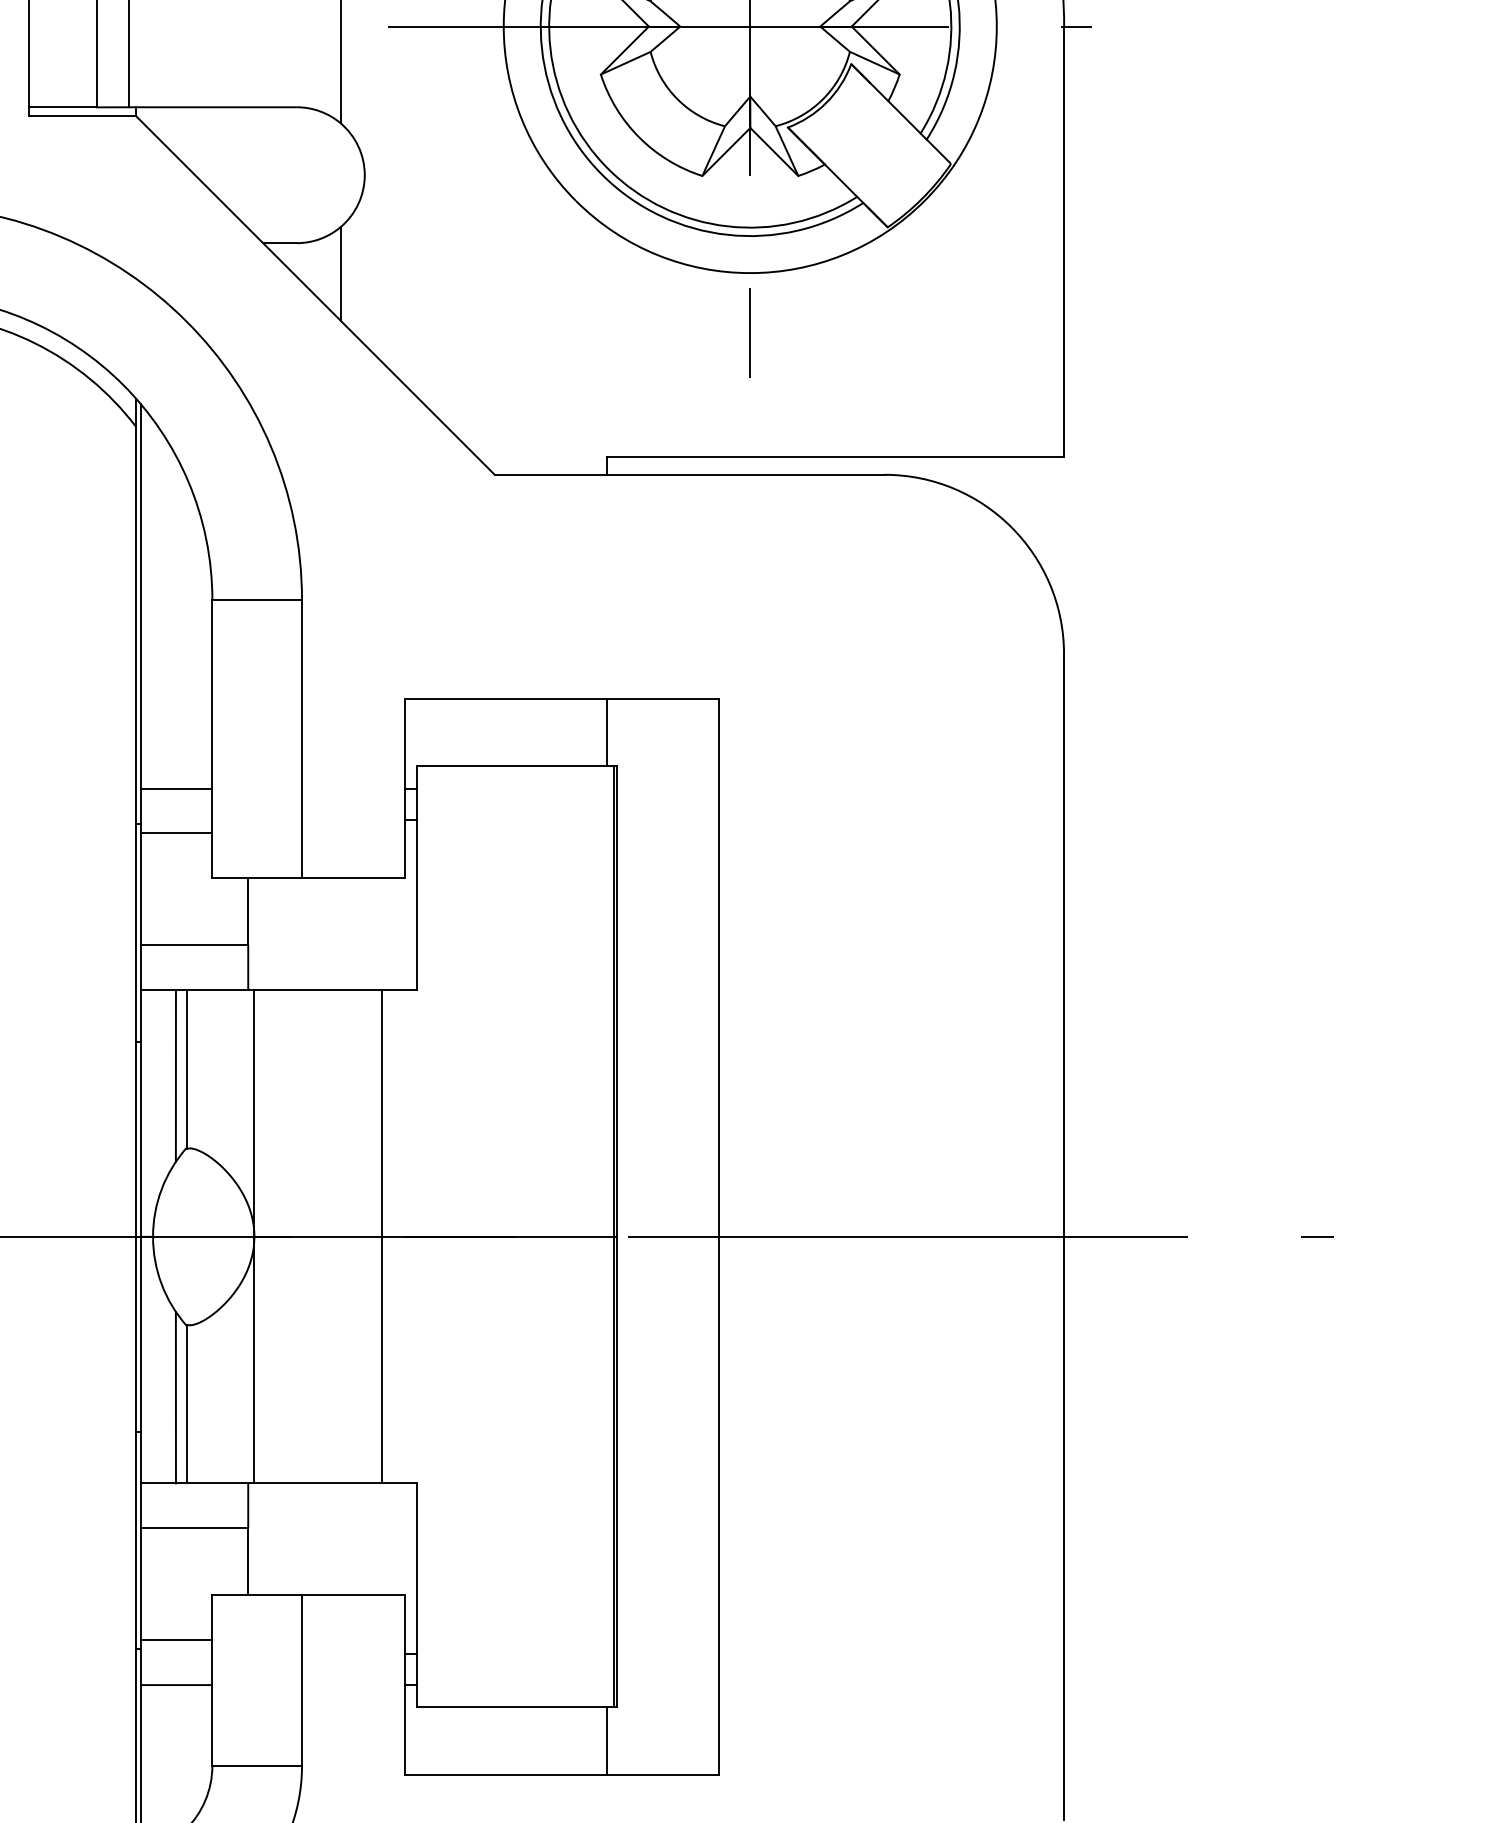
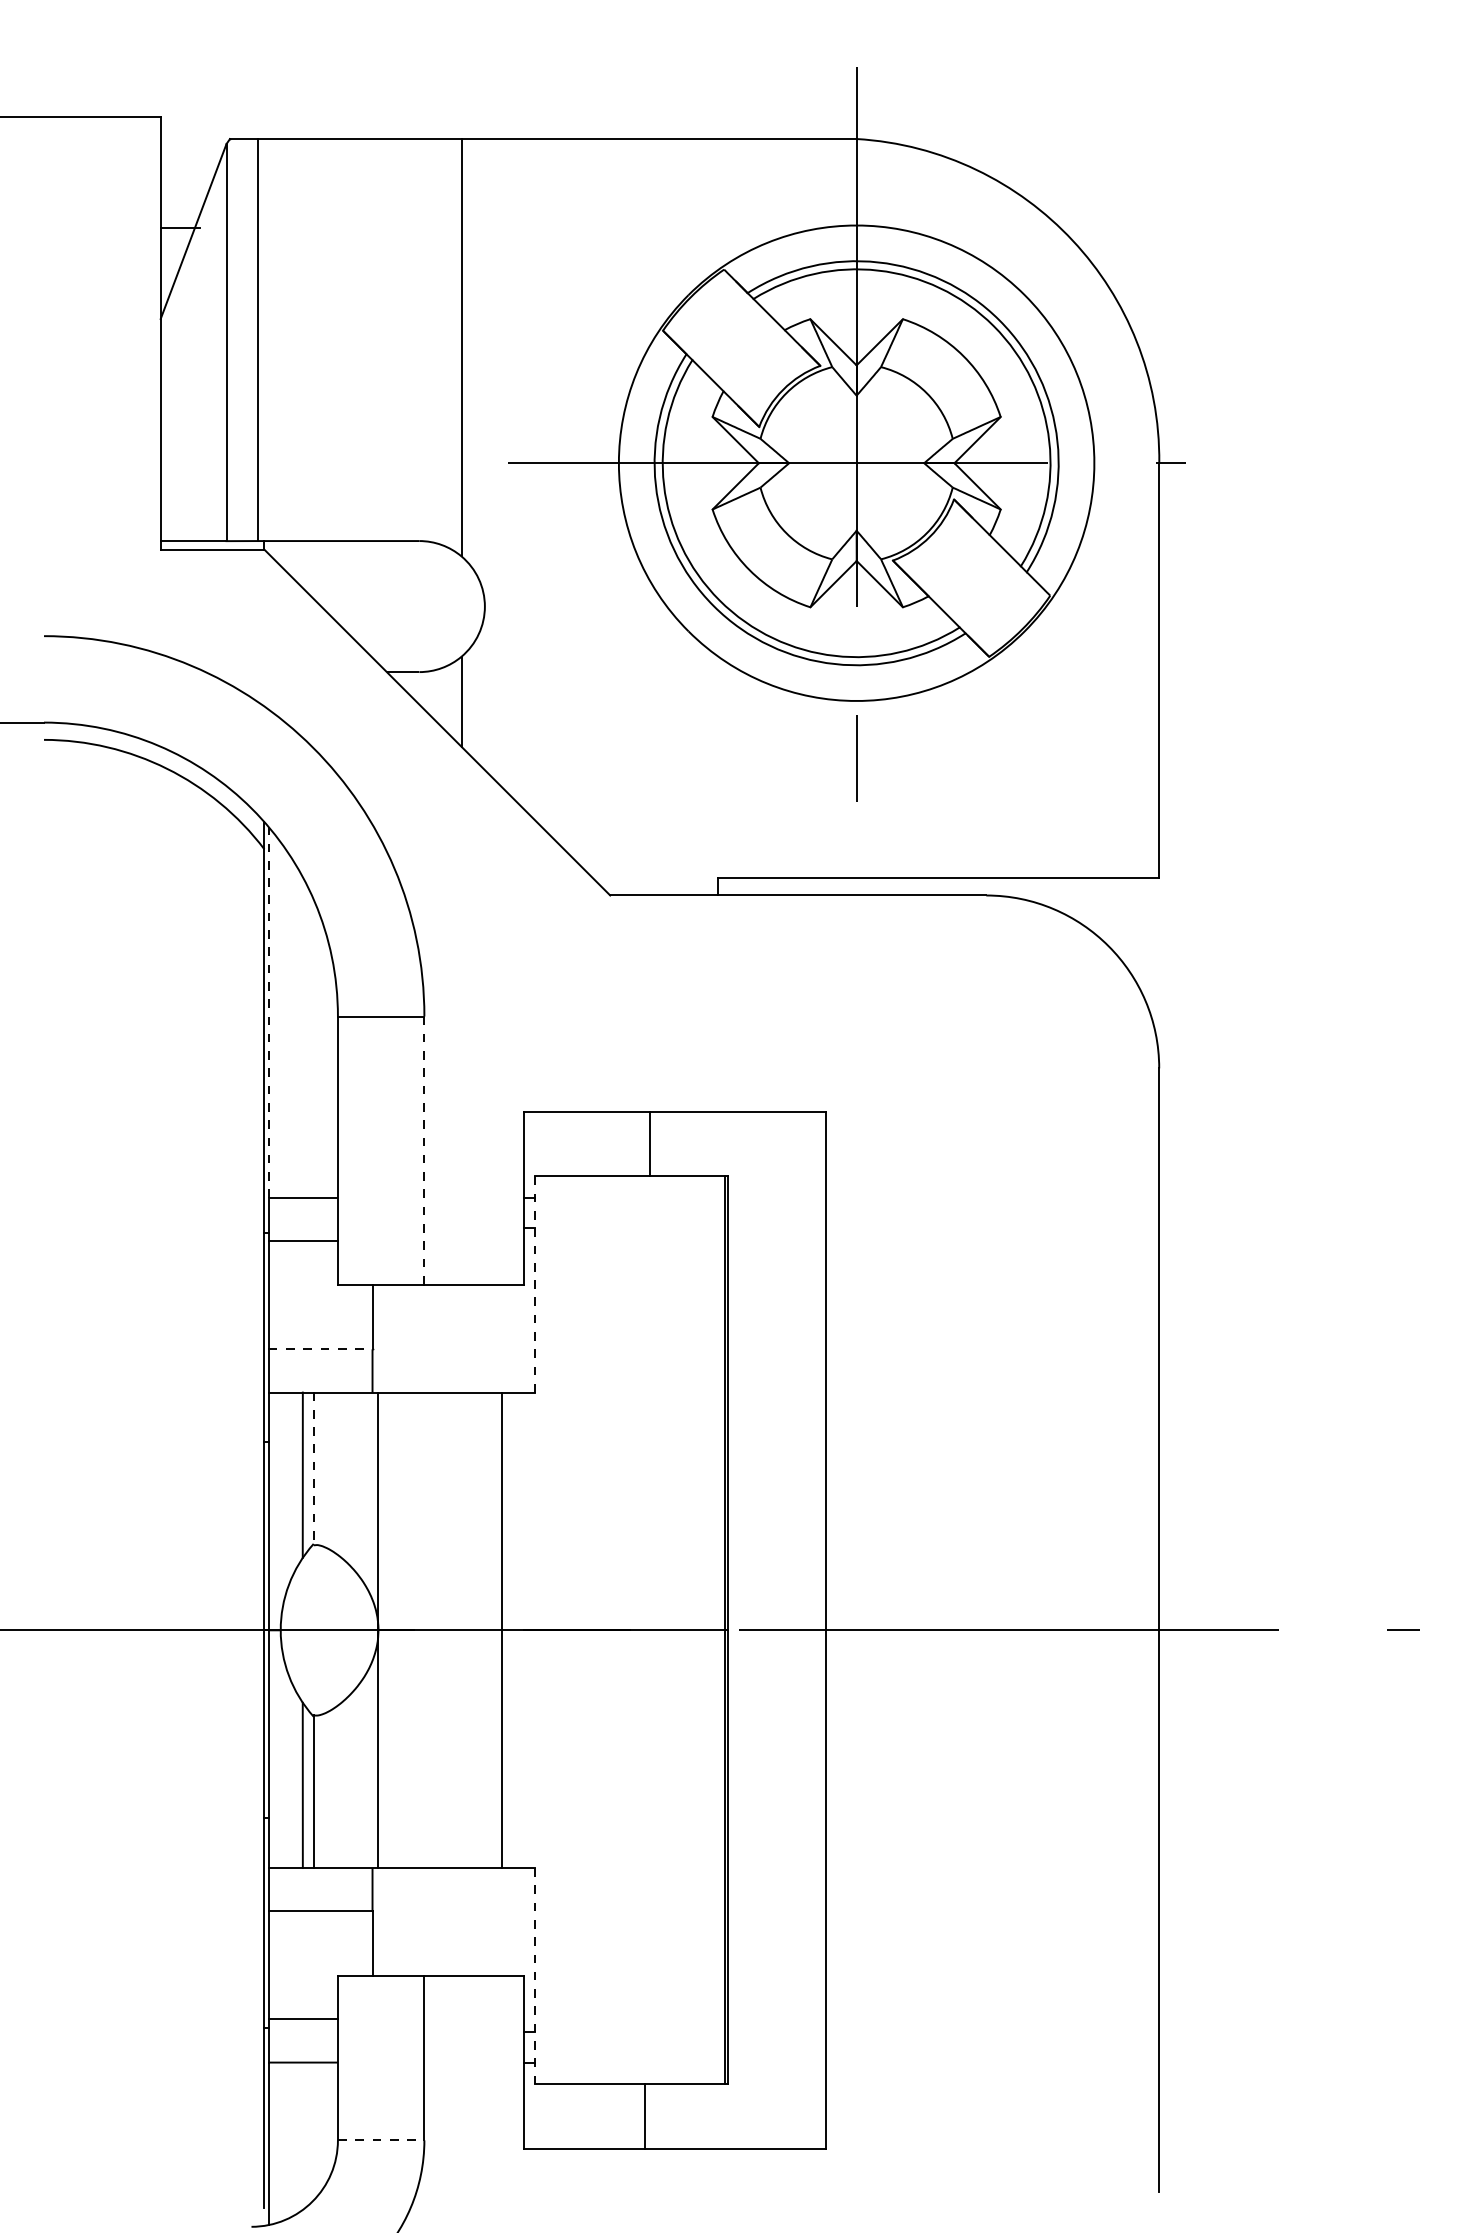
line: (140, 596) -> (268, 1012), solid -> dashed
line: (607, 732) -> (650, 1143), moved
line: (302, 739) -> (424, 1150), solid -> dashed
line: (416, 878) -> (534, 1284), solid -> dashed
line: (194, 945) -> (320, 1349), solid -> dashed
line: (187, 1070) -> (313, 1469), solid -> dashed
line: (416, 1595) -> (534, 1976), solid -> dashed
line: (607, 1741) -> (645, 2116), moved
line: (257, 1765) -> (381, 2140), solid -> dashed

